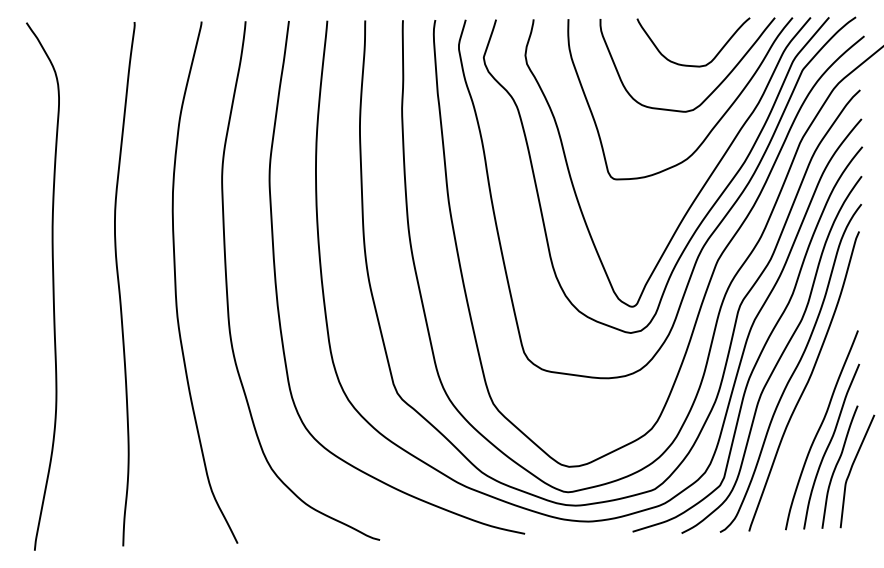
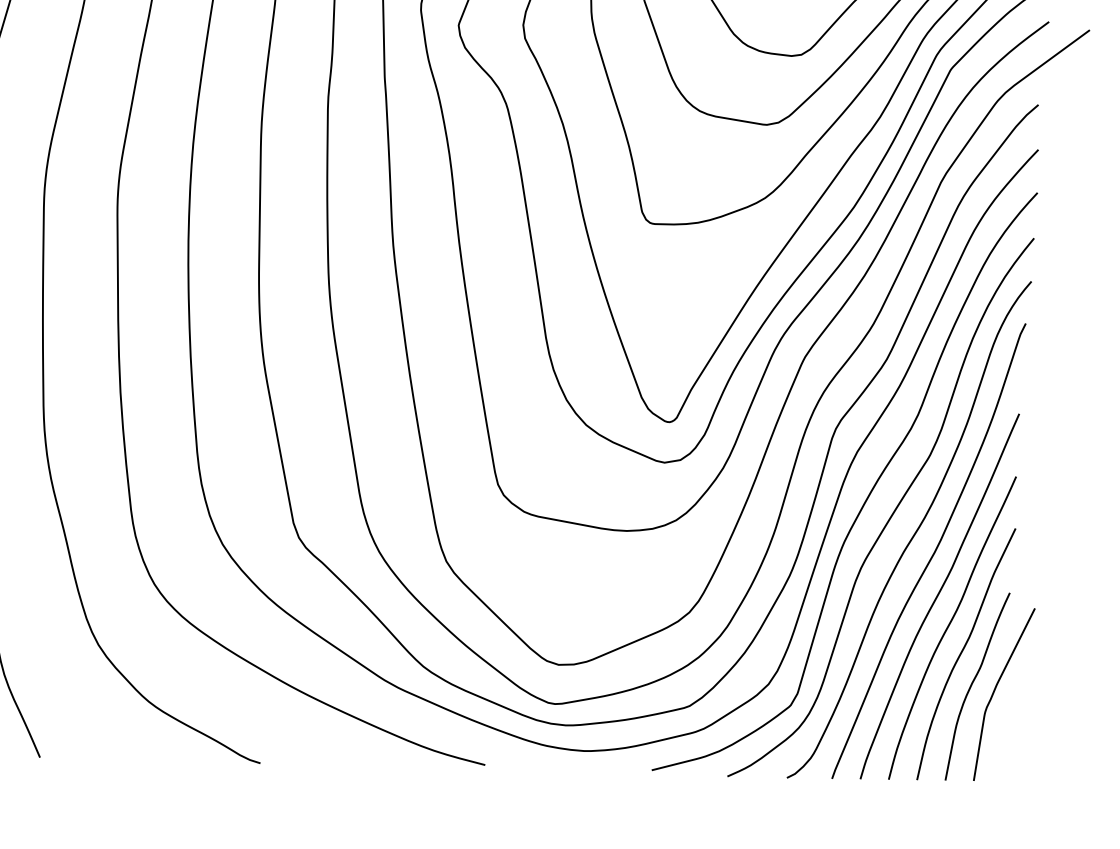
curve: (812, 409) -> (939, 595), added

